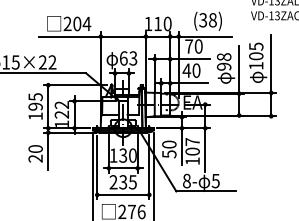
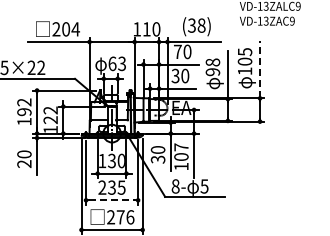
line: (271, 64) -> (260, 69), solid -> dashed
text: (186, 70) -> (175, 75), 40 -> 30
text: (35, 97) -> (24, 102), 195 -> 192
text: (168, 154) -> (157, 159), 50 -> 30
line: (123, 195) -> (112, 200), solid -> dashed

